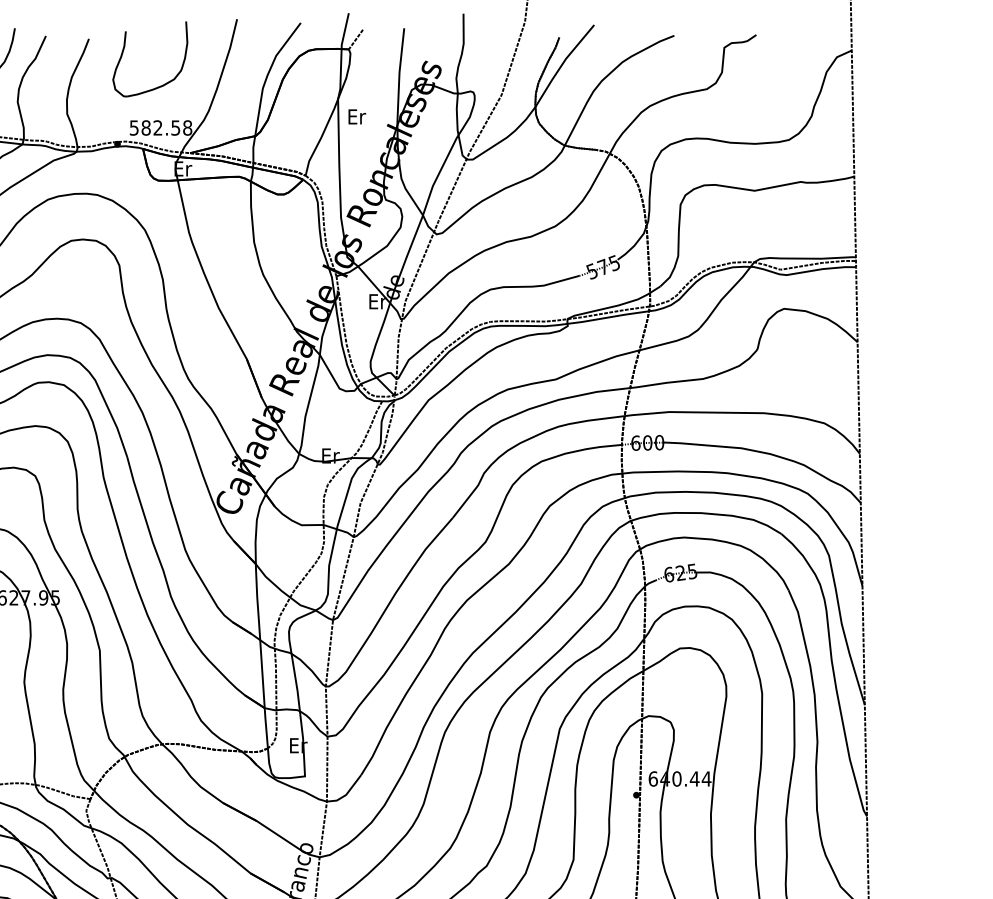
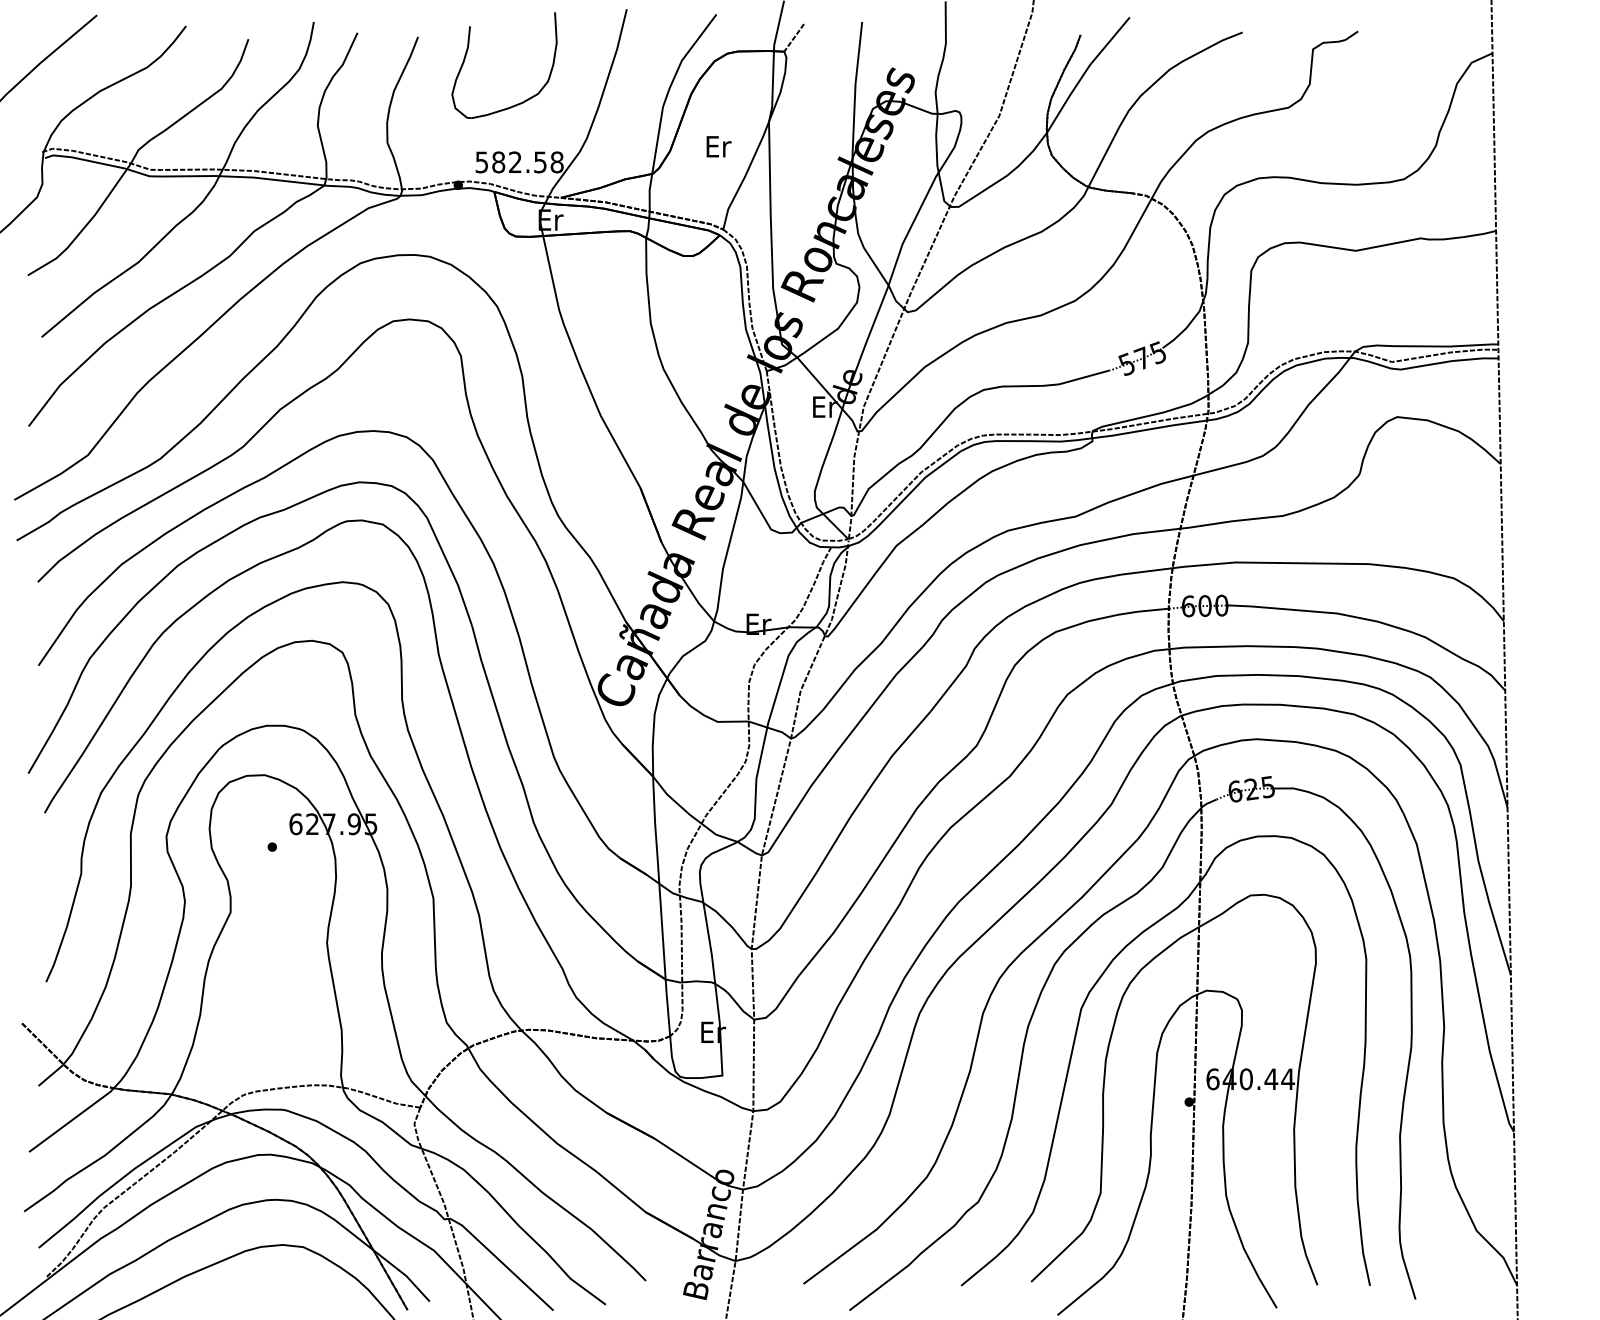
text: (356, 116) -> (718, 146), moved

